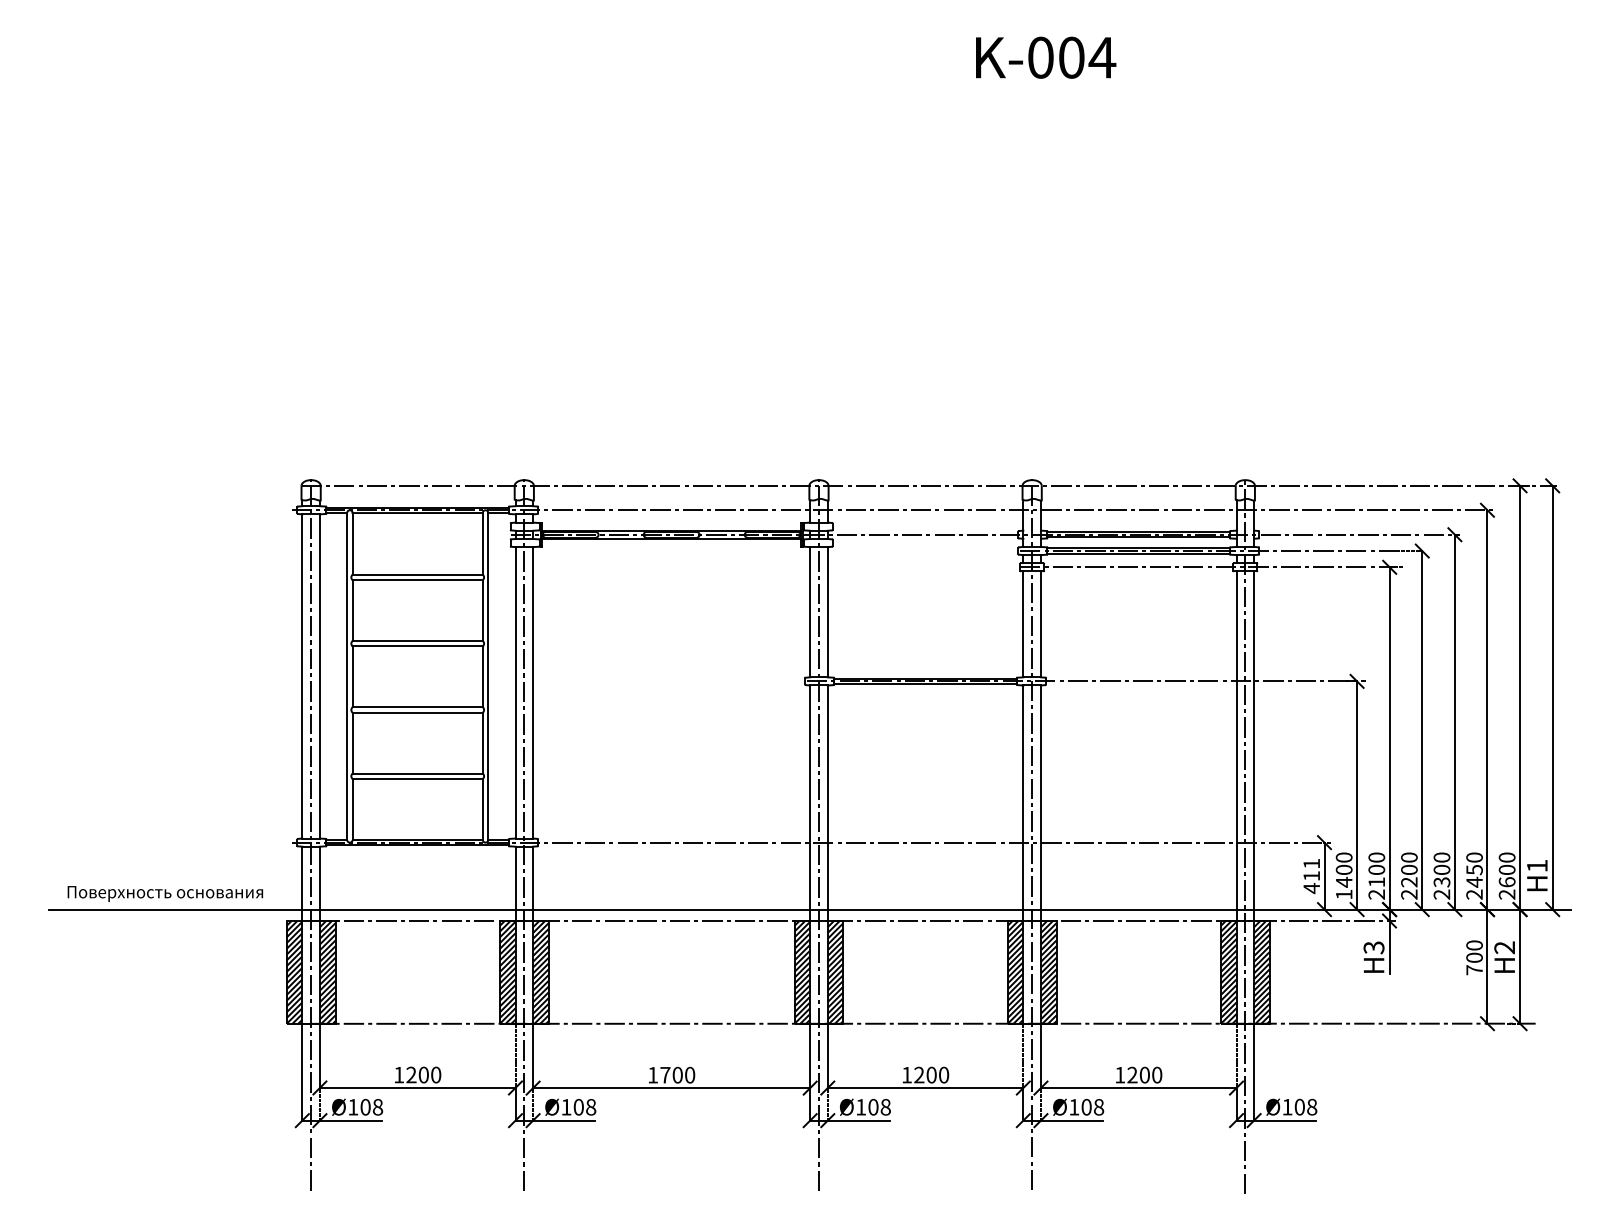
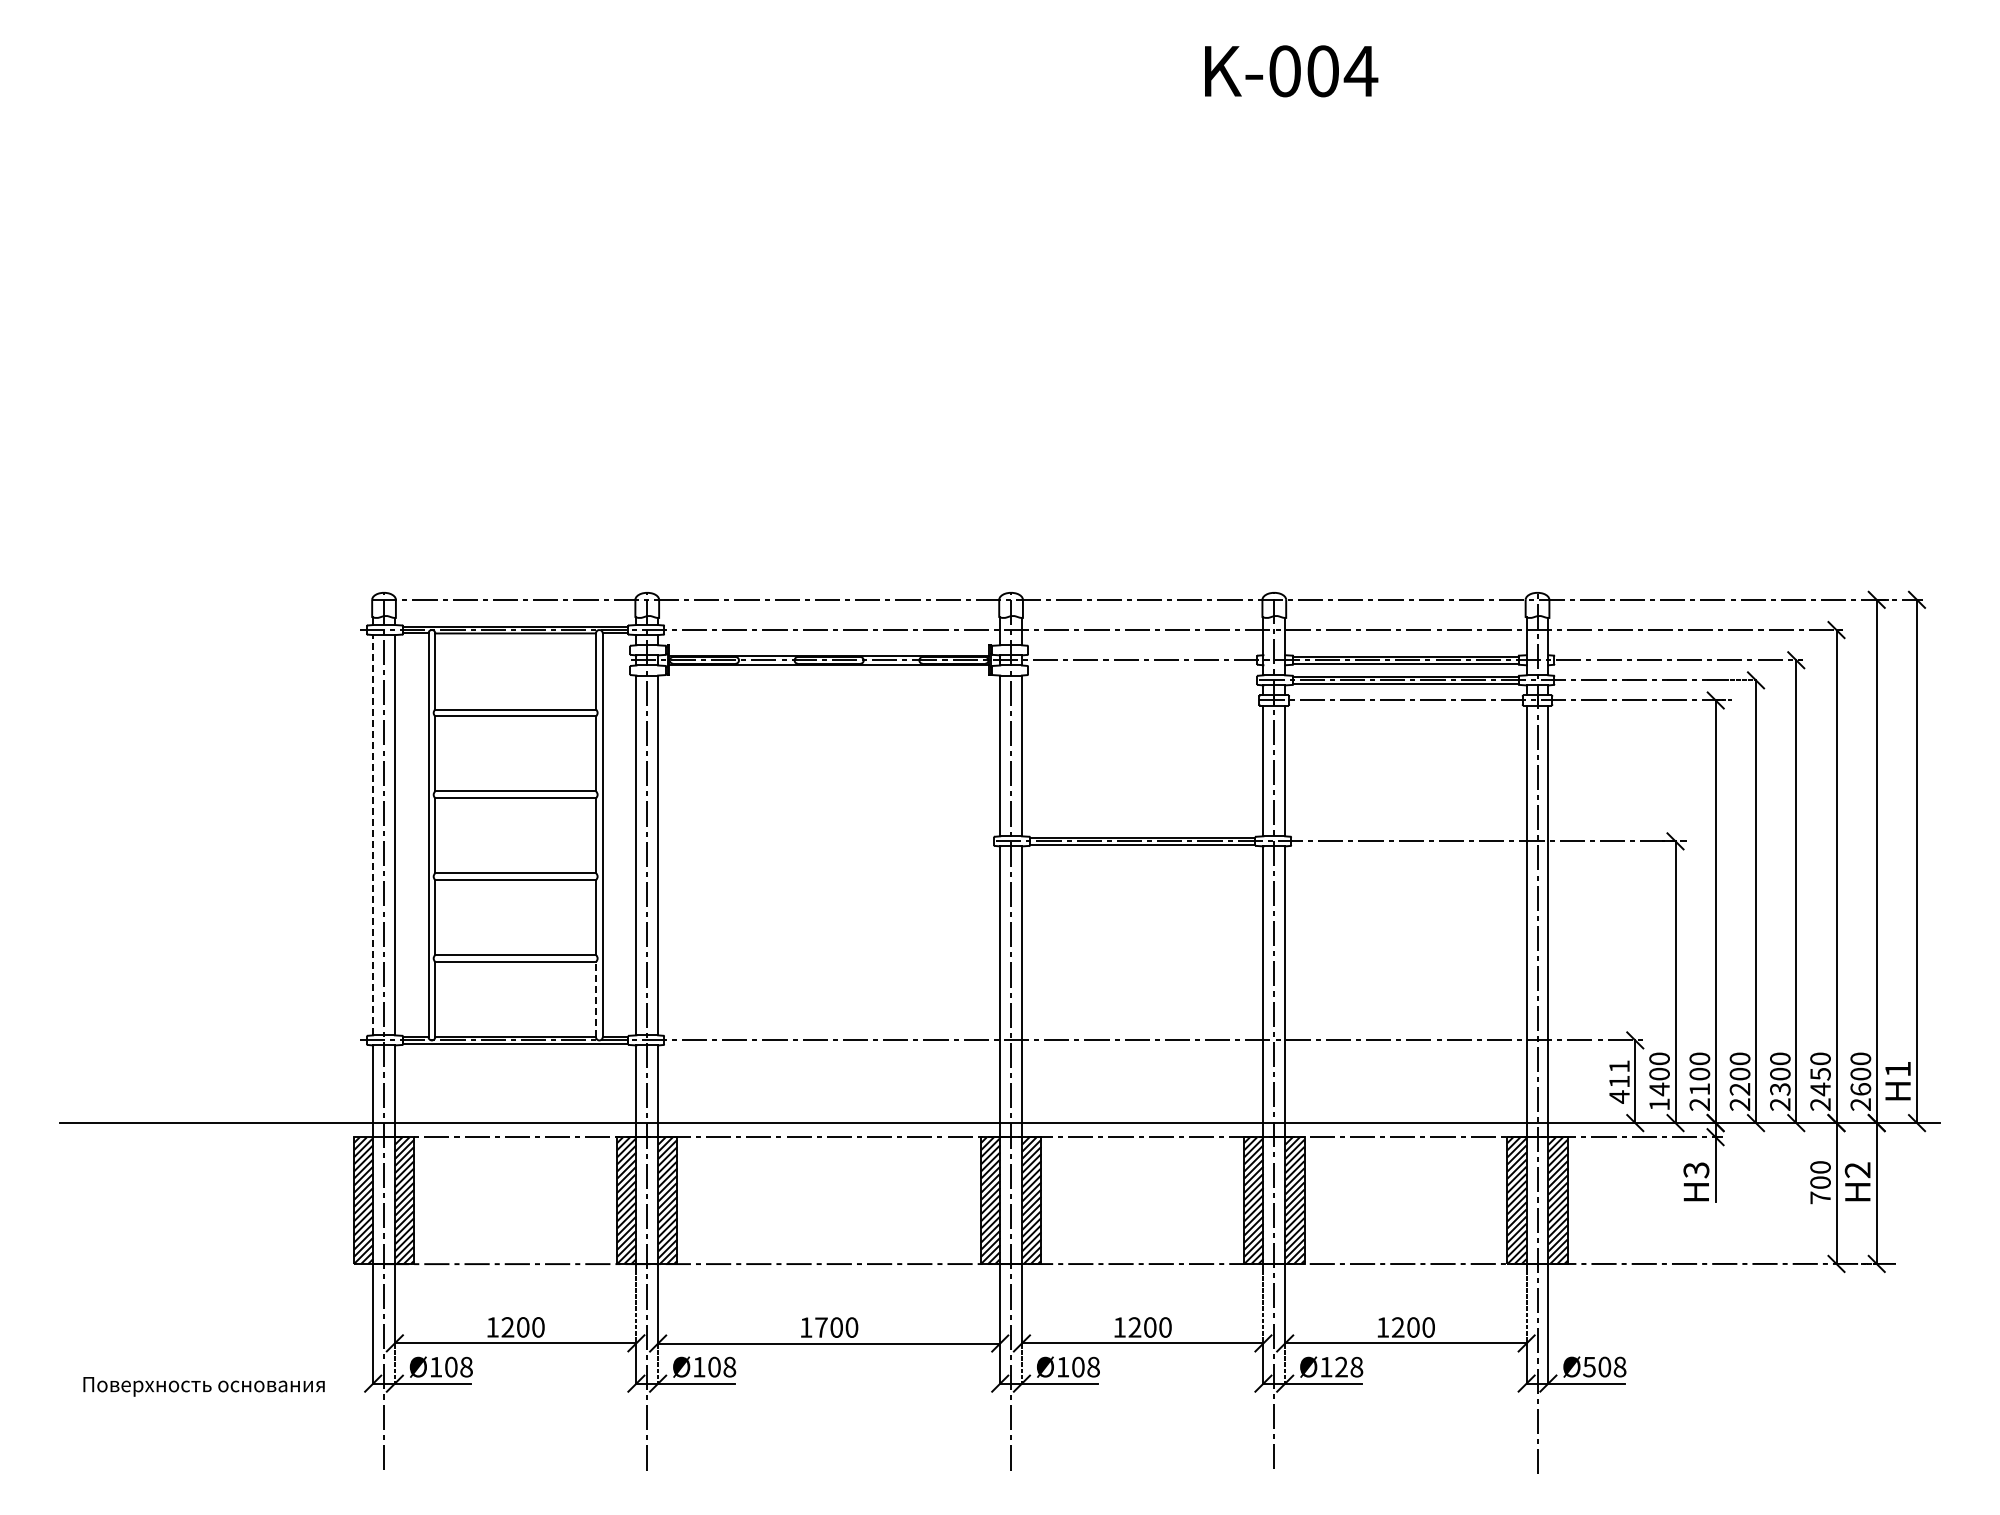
line: (302, 675) -> (373, 834), solid -> dashed
line: (483, 809) -> (596, 999), solid -> dashed
text: (164, 893) -> (203, 1386), moved
text: (1086, 1107) -> (1341, 1367), Ø108 -> Ø128
text: (1287, 1107) -> (1589, 1367), Ø108 -> Ø508

